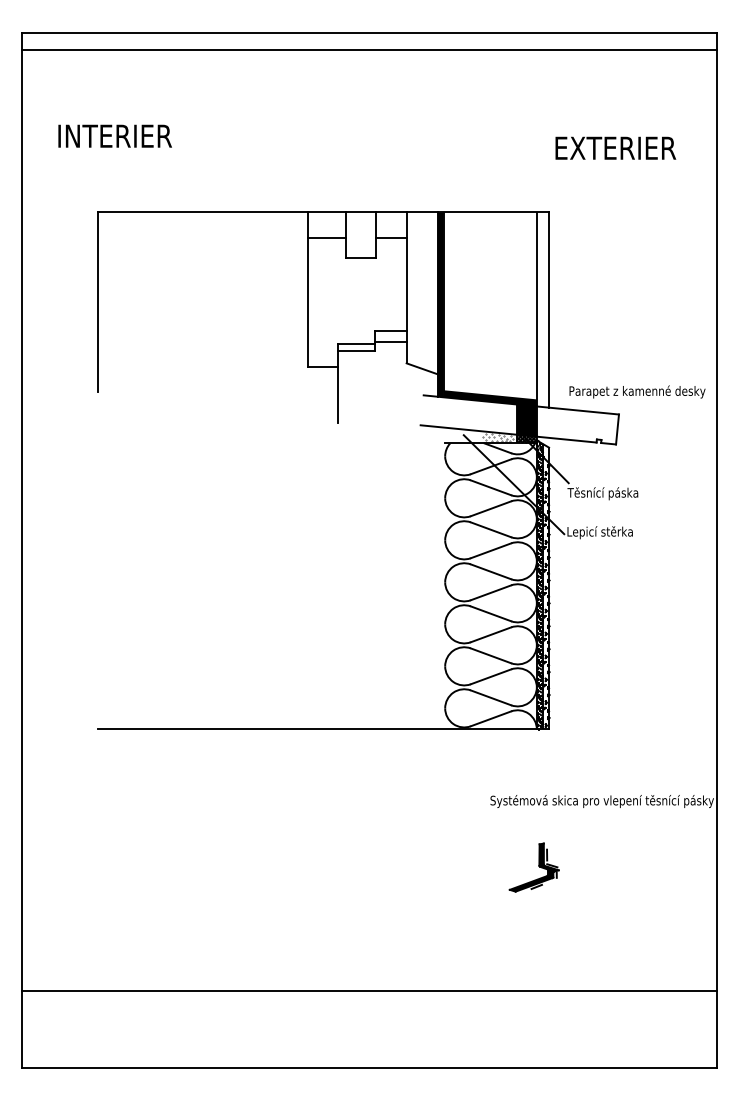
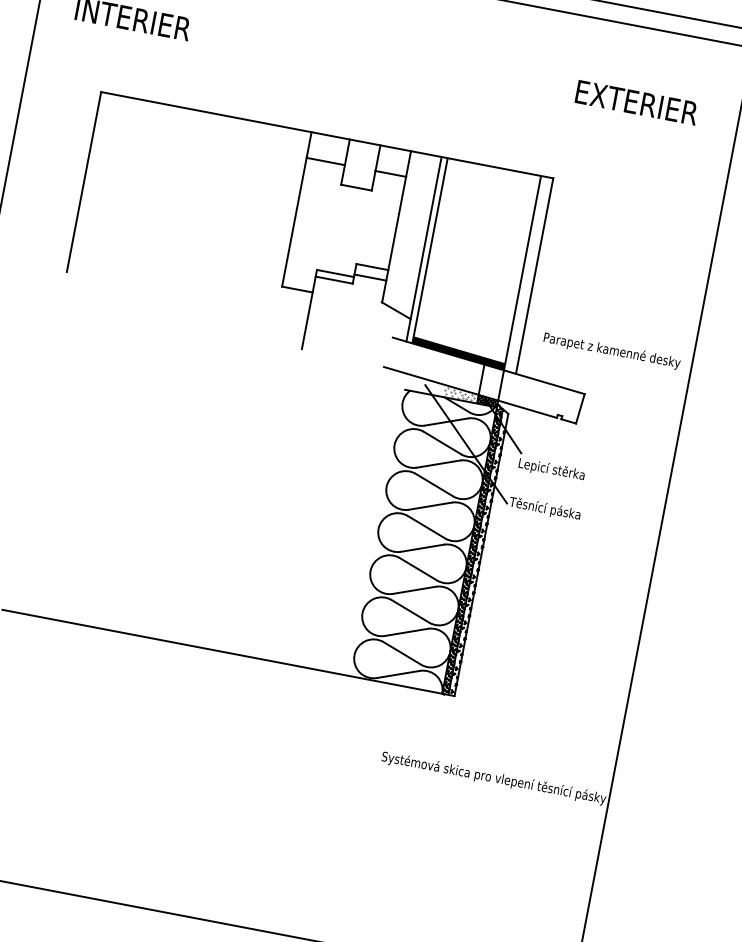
text: (615, 147) -> (636, 101), moved
fill: (440, 304) -> (426, 249), removed
text: (637, 391) -> (612, 350), moved
fill: (526, 420) -> (490, 382), removed
text: (602, 493) -> (553, 470), Těsnící páska -> Lepicí stěrka
text: (601, 532) -> (544, 508), Lepicí stěrka -> Těsnící páska
part: (533, 867) -> (412, 831), removed

